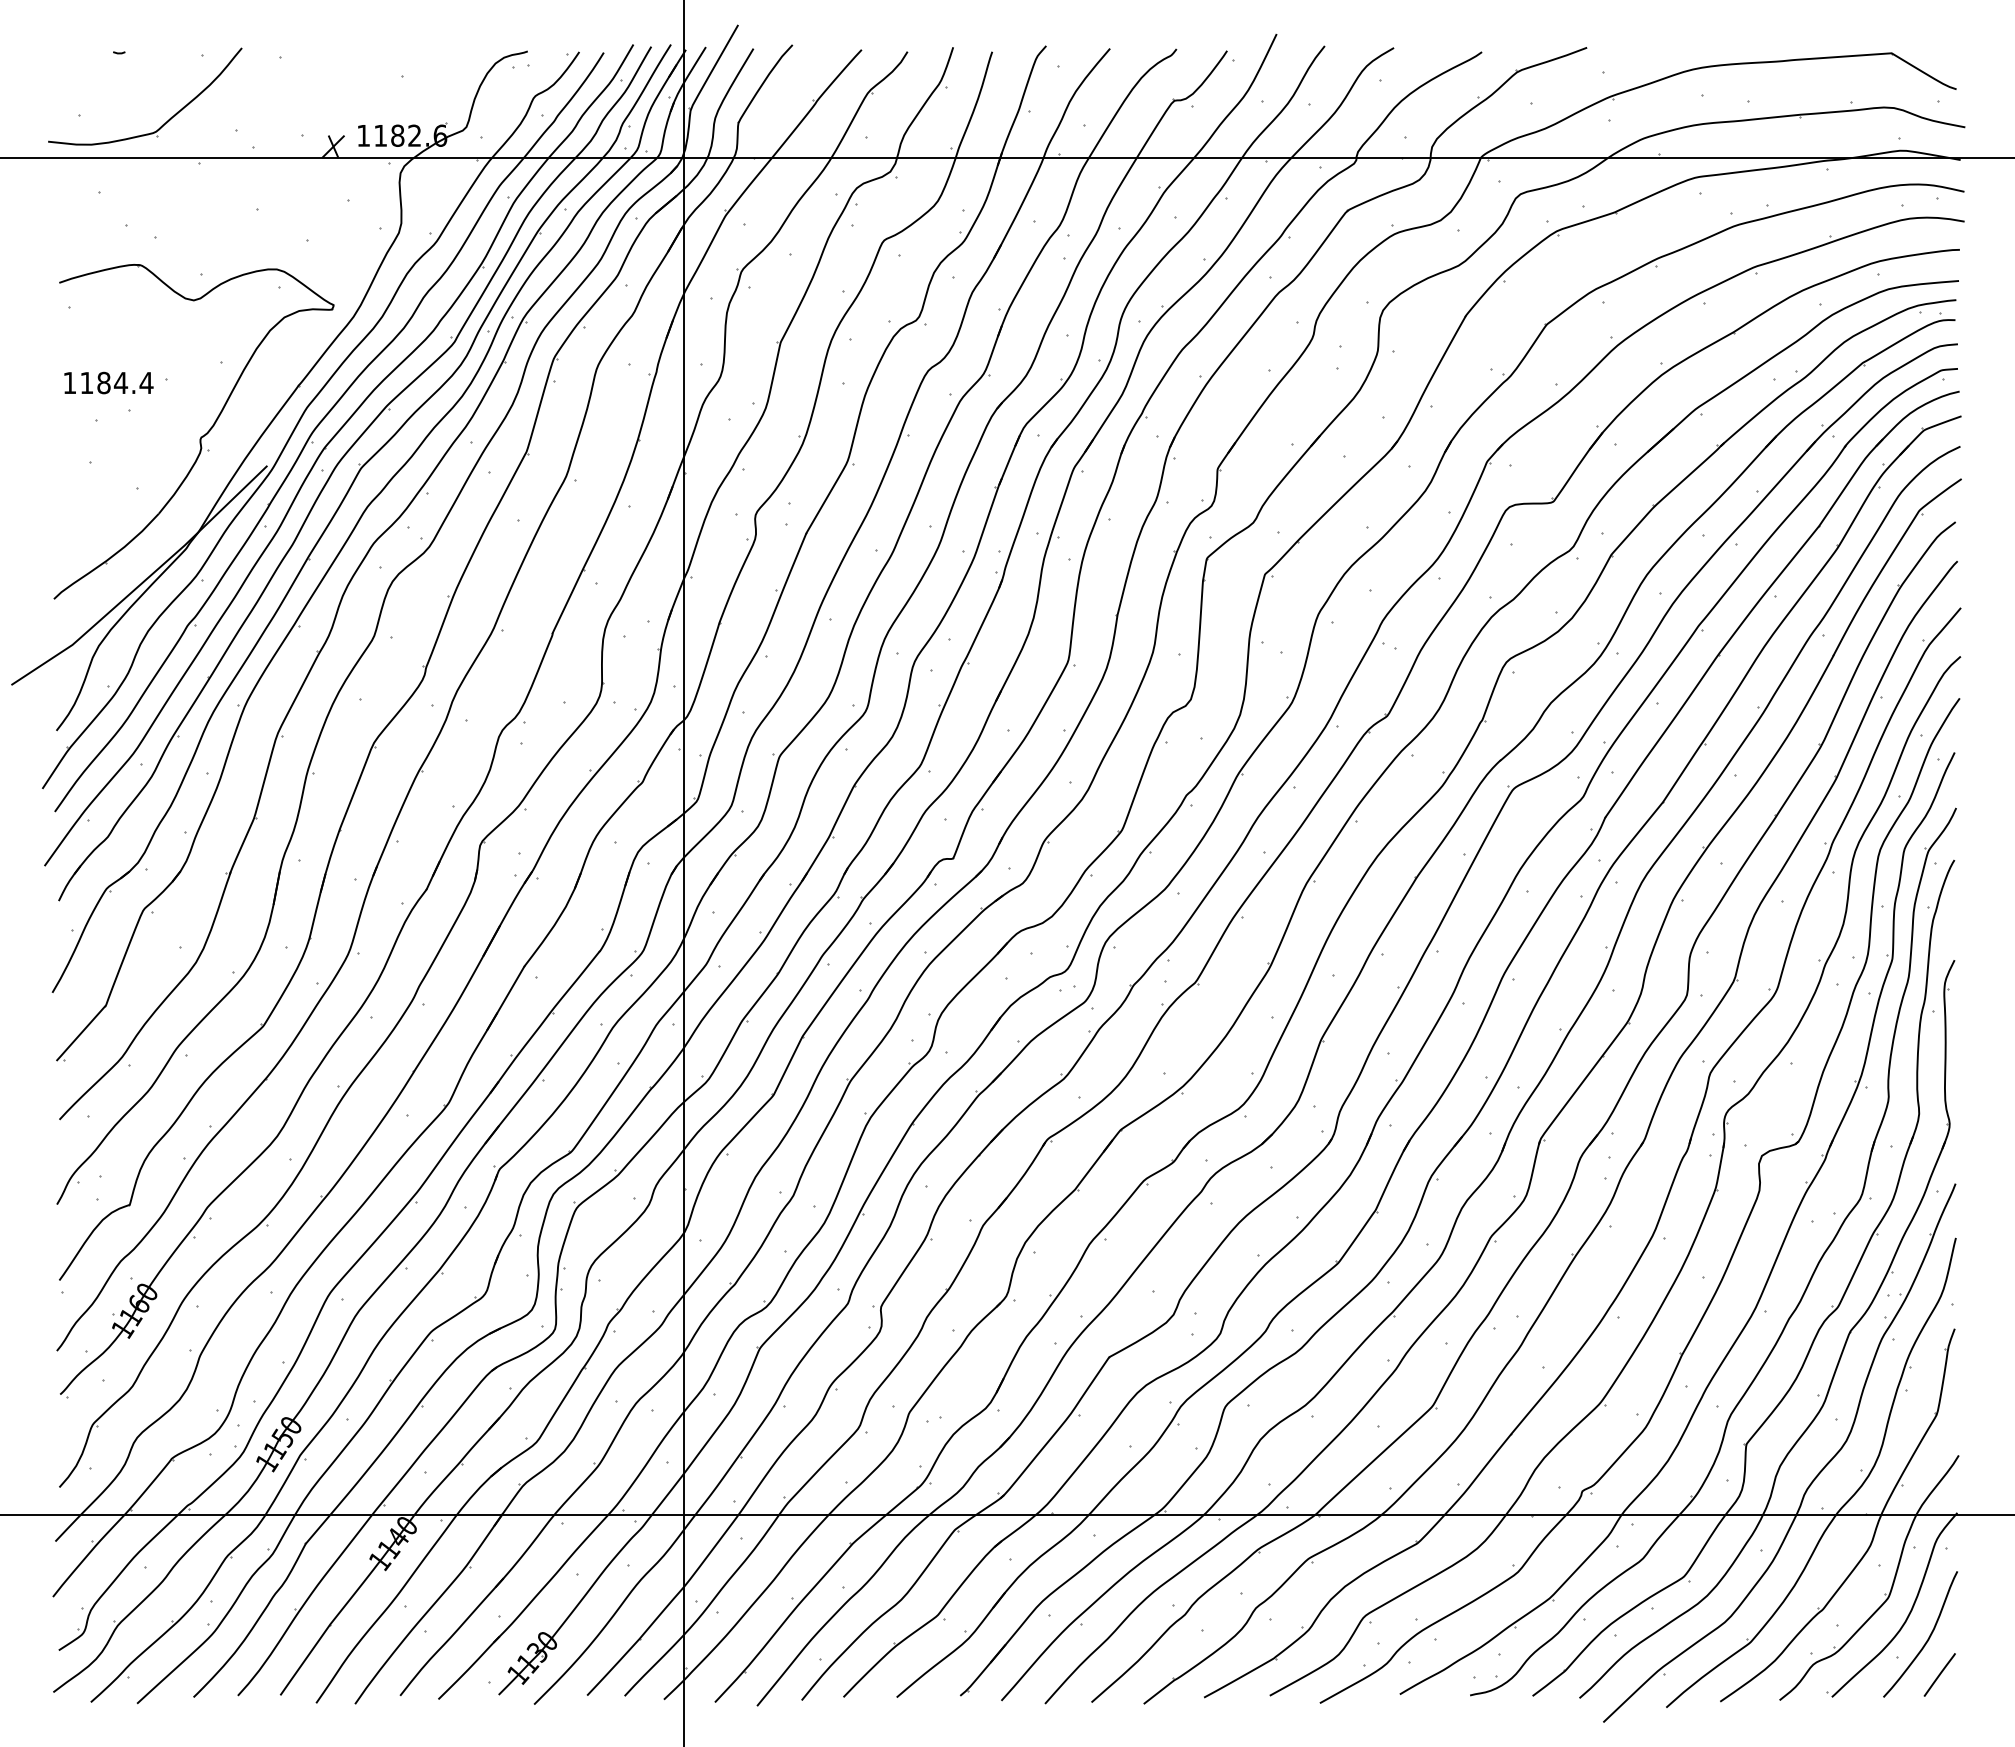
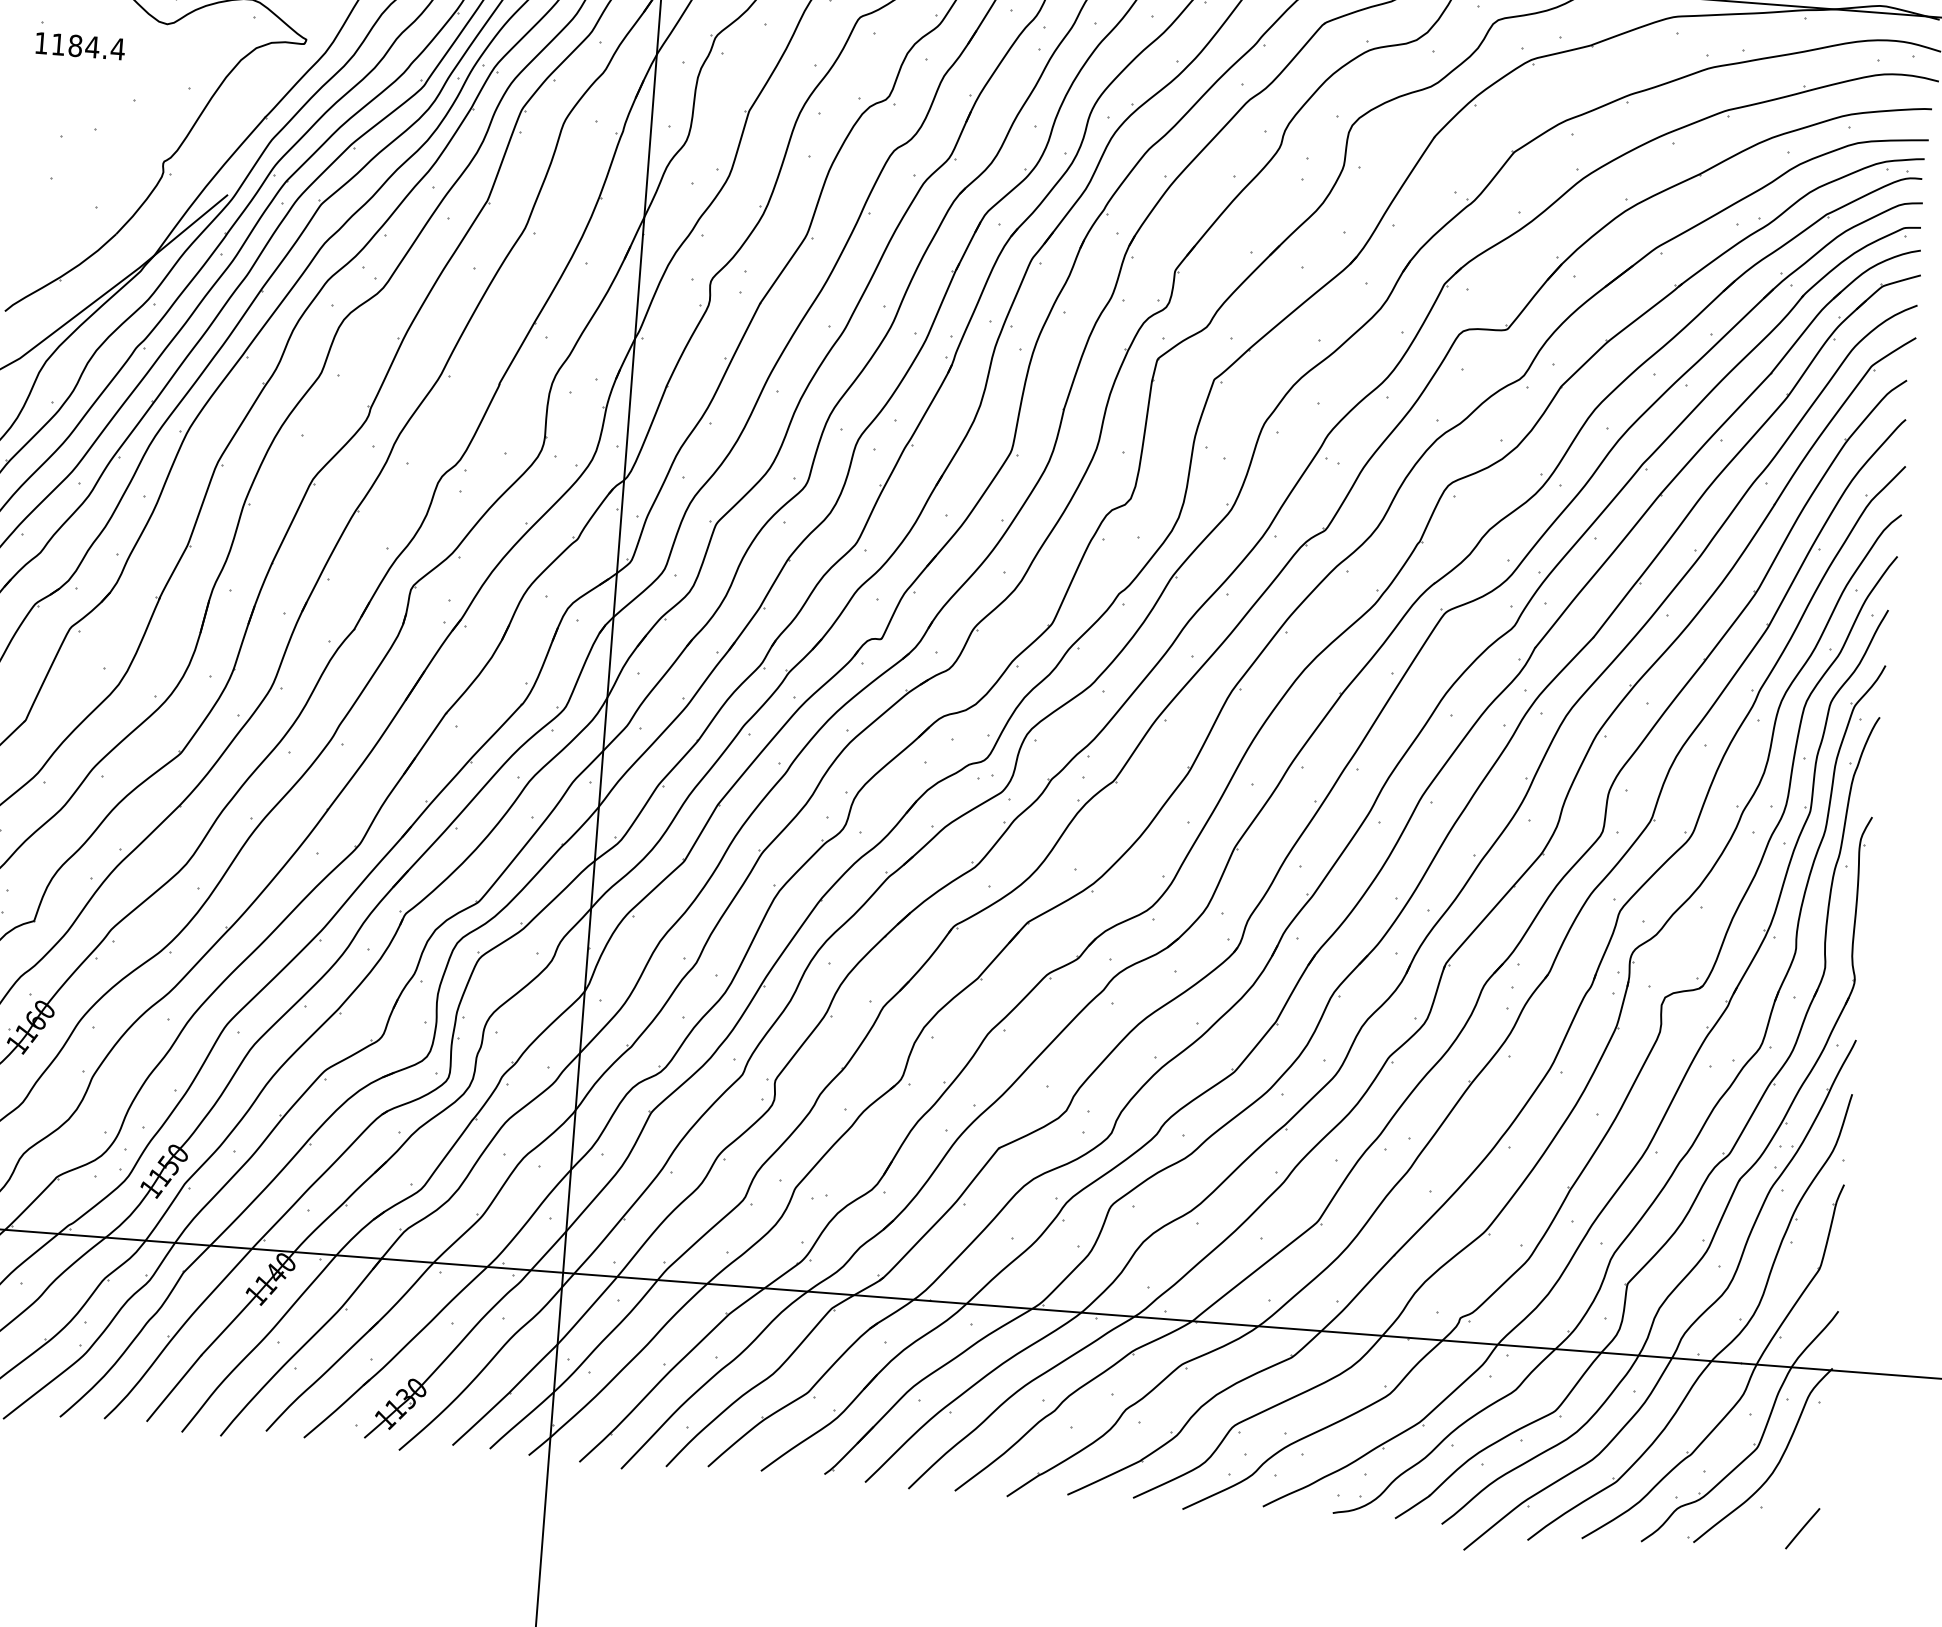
text: (108, 382) -> (80, 45), moved
curve: (1926, 1640) -> (1792, 1493), removed

